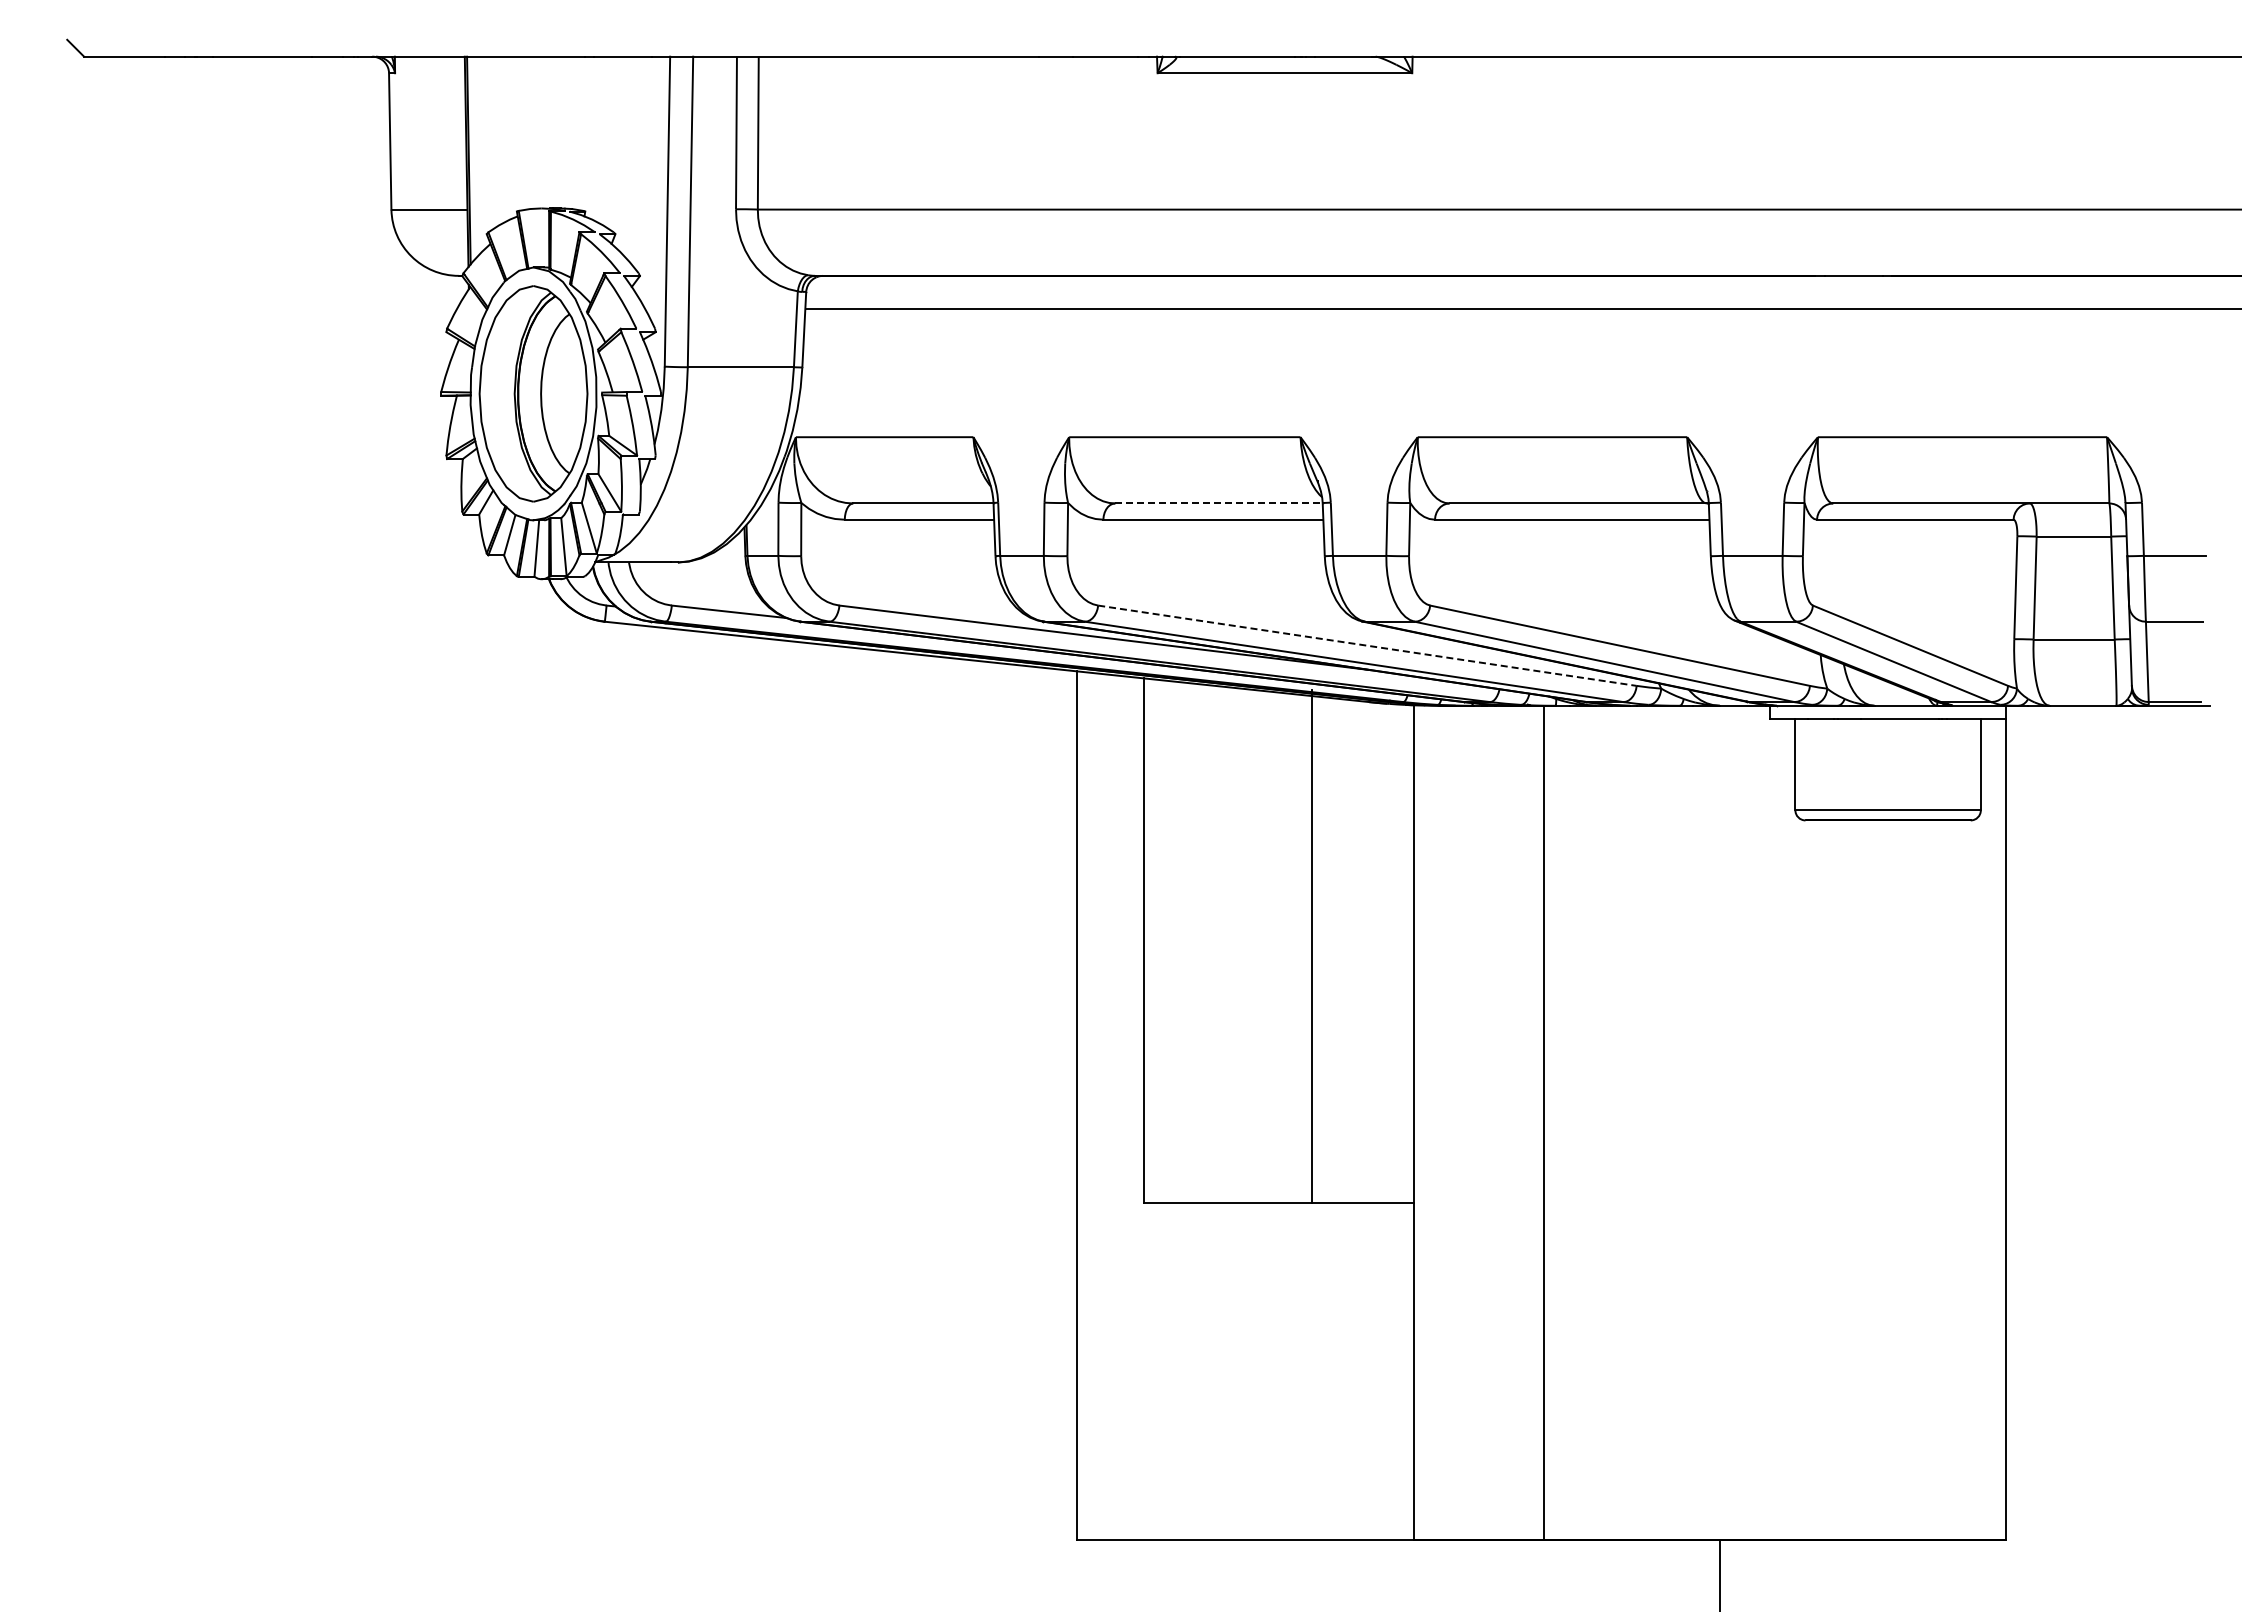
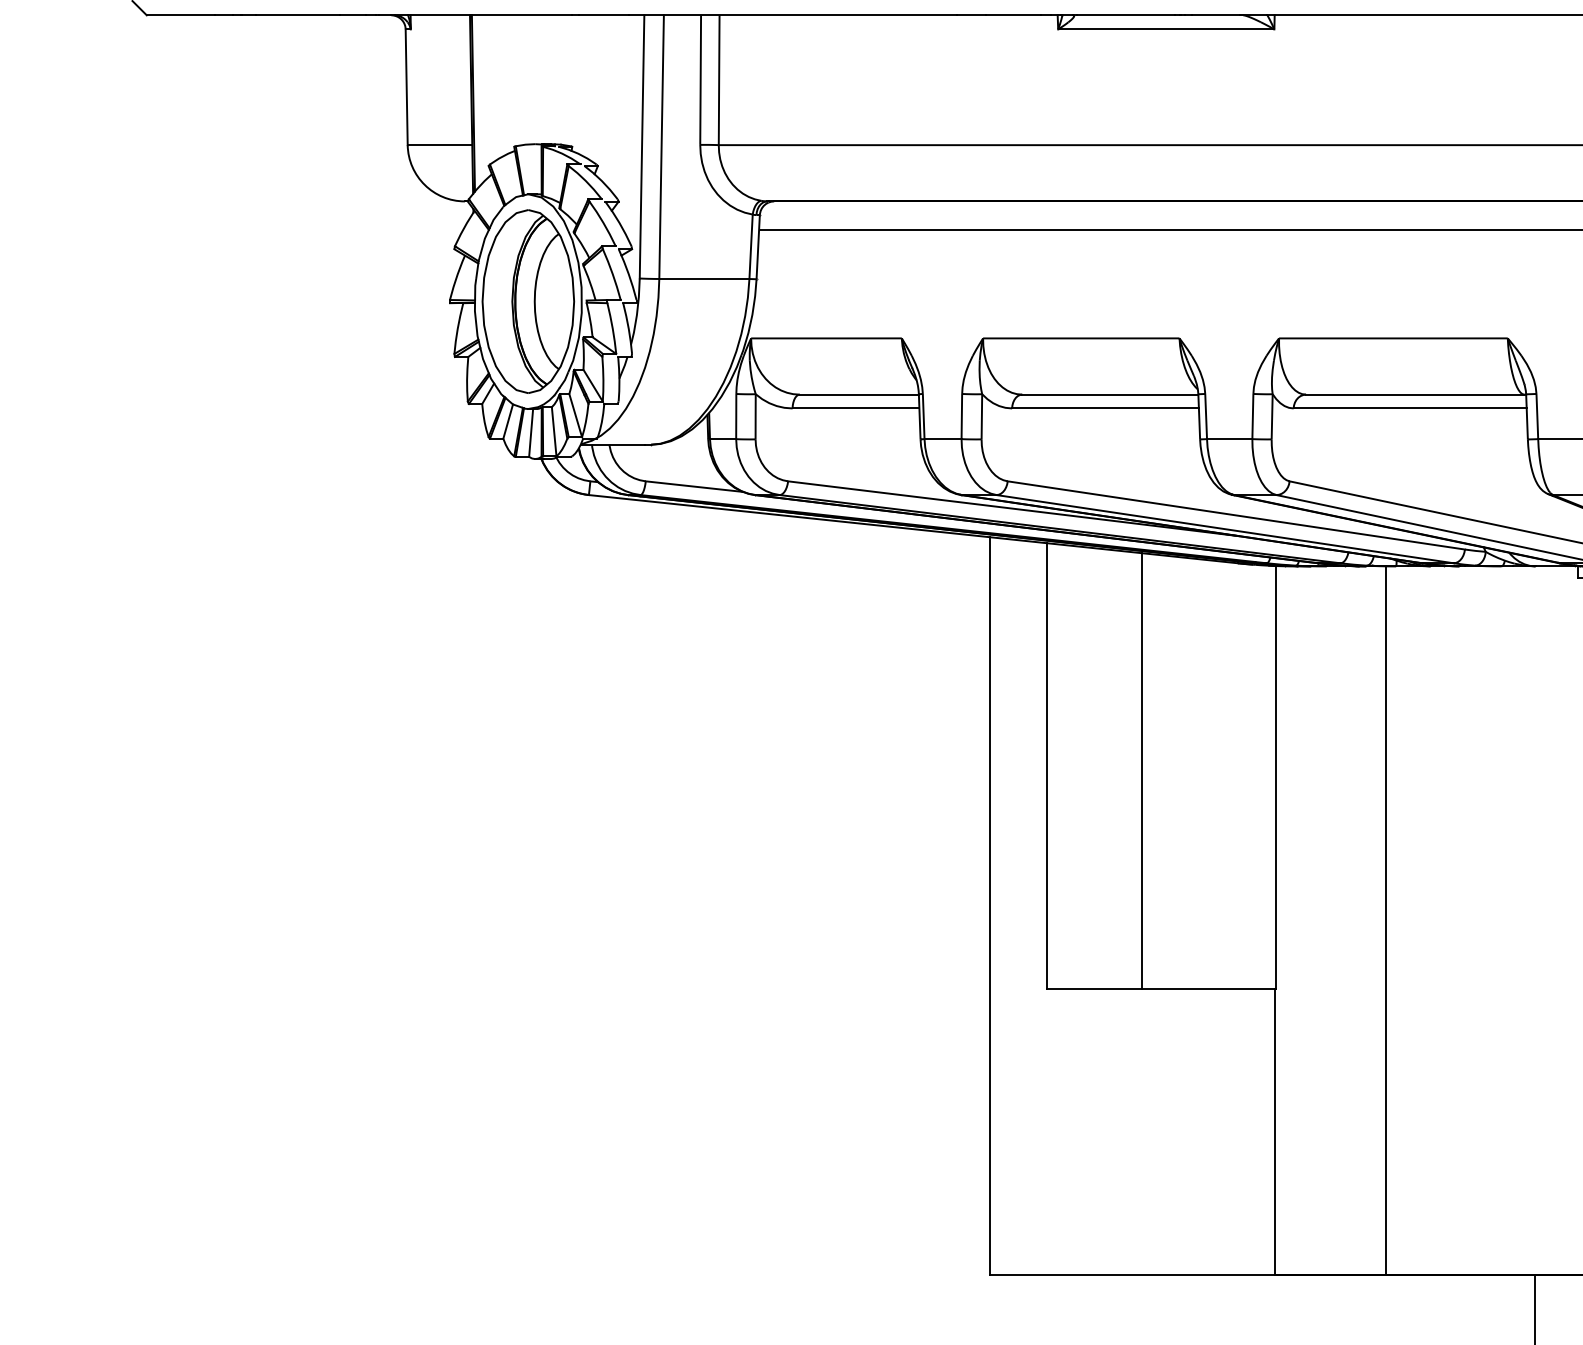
line: (1219, 503) -> (1110, 394), dashed -> solid
line: (1367, 645) -> (1236, 515), dashed -> solid
line: (1311, 946) -> (1142, 770), moved

